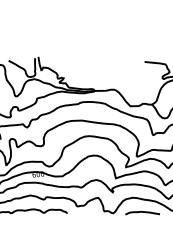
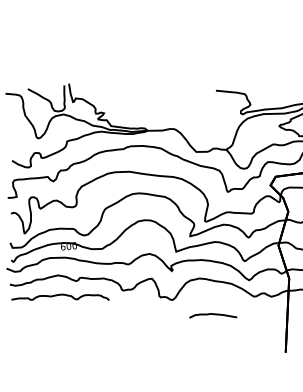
curve: (142, 212) -> (213, 315), moved

